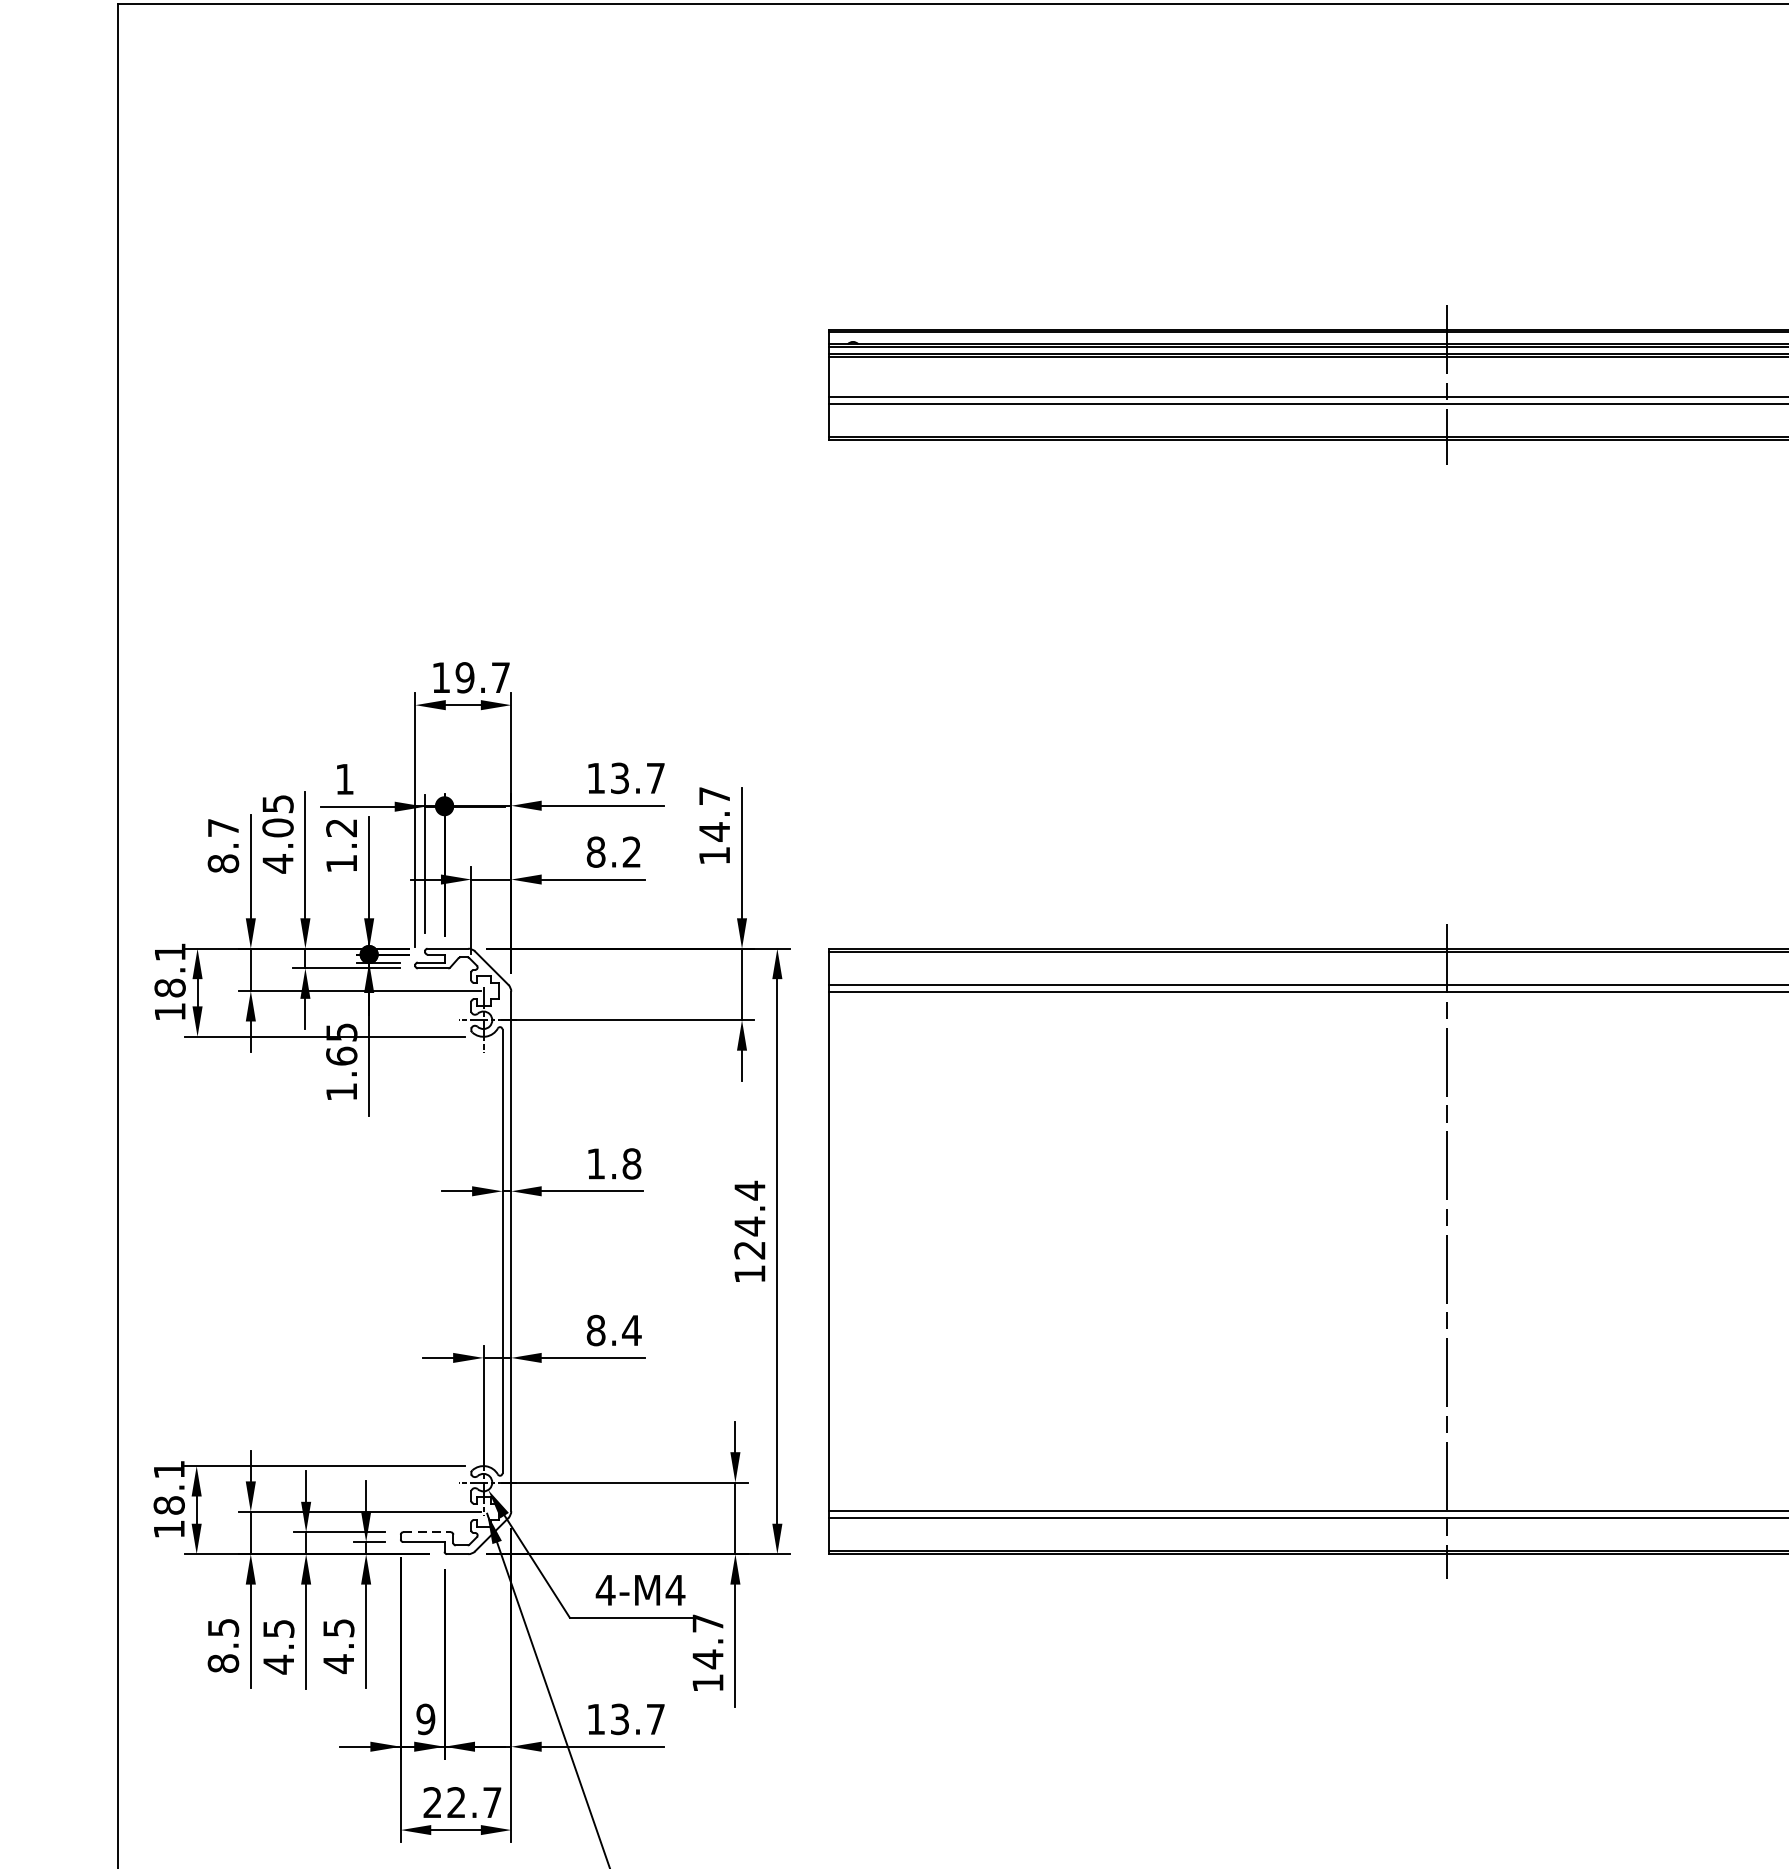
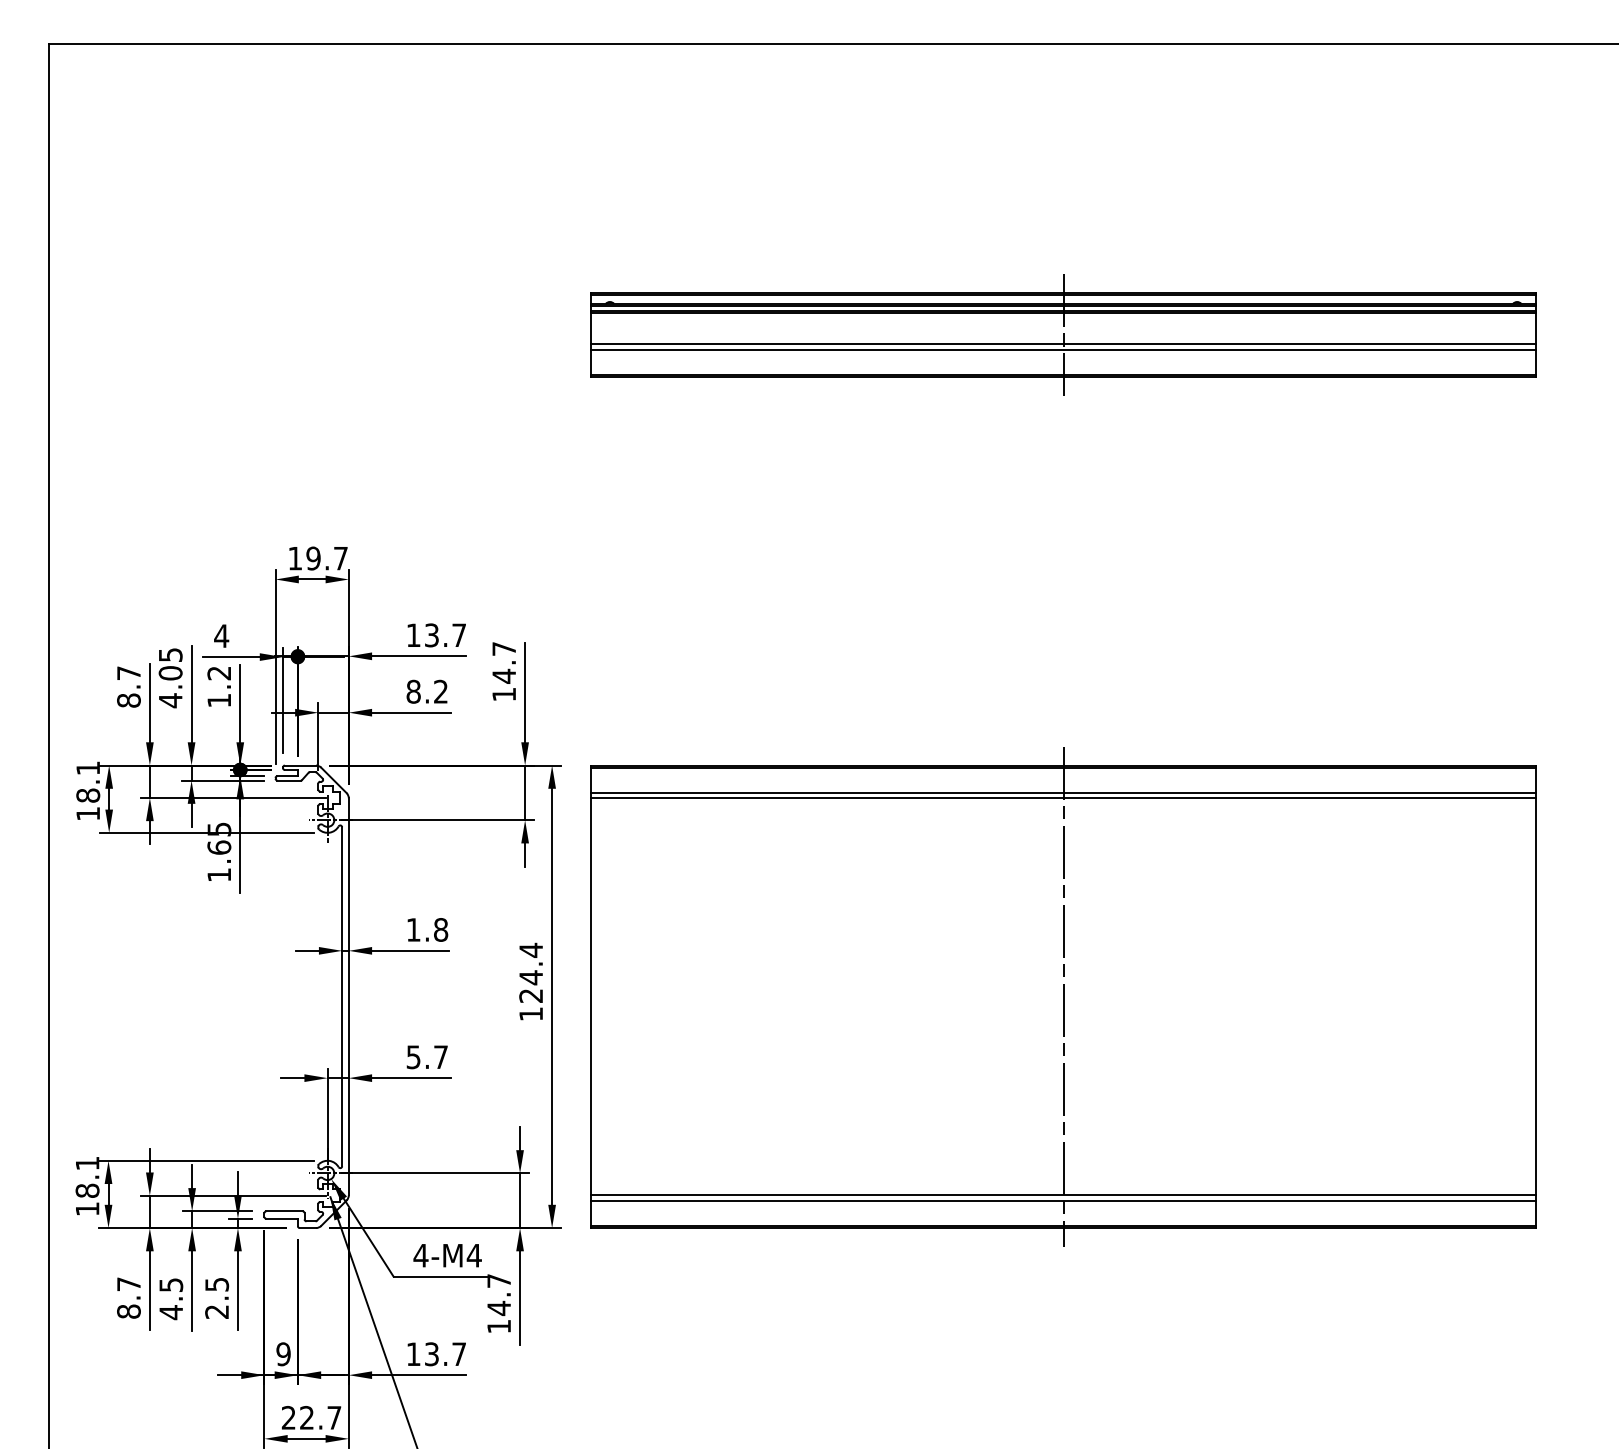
text: (344, 778) -> (221, 635), 1 -> 4
text: (614, 1330) -> (427, 1057), 8.4 -> 5.7
line: (428, 1532) -> (285, 1211), dashed -> solid
text: (222, 1628) -> (128, 1284), 8.5 -> 8.7
text: (338, 1663) -> (216, 1311), 4.5 -> 2.5

